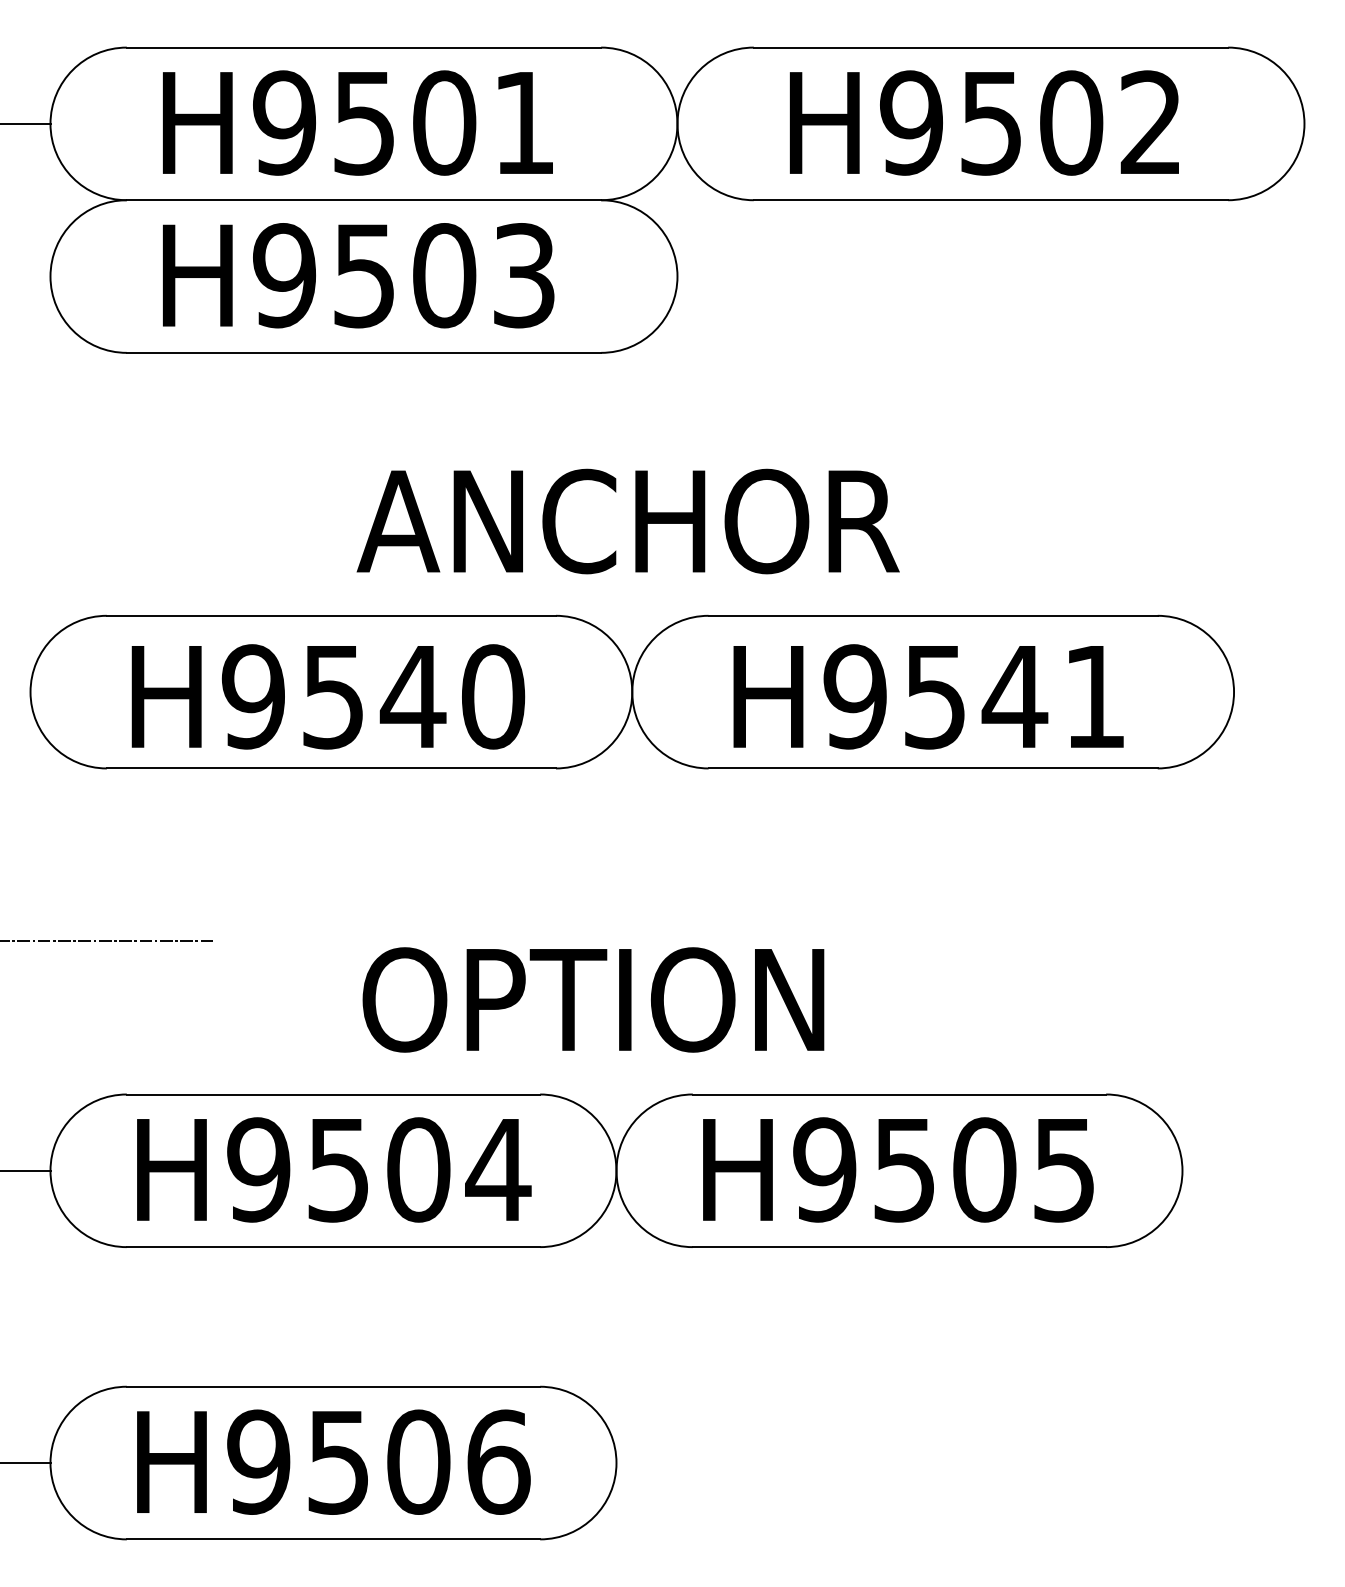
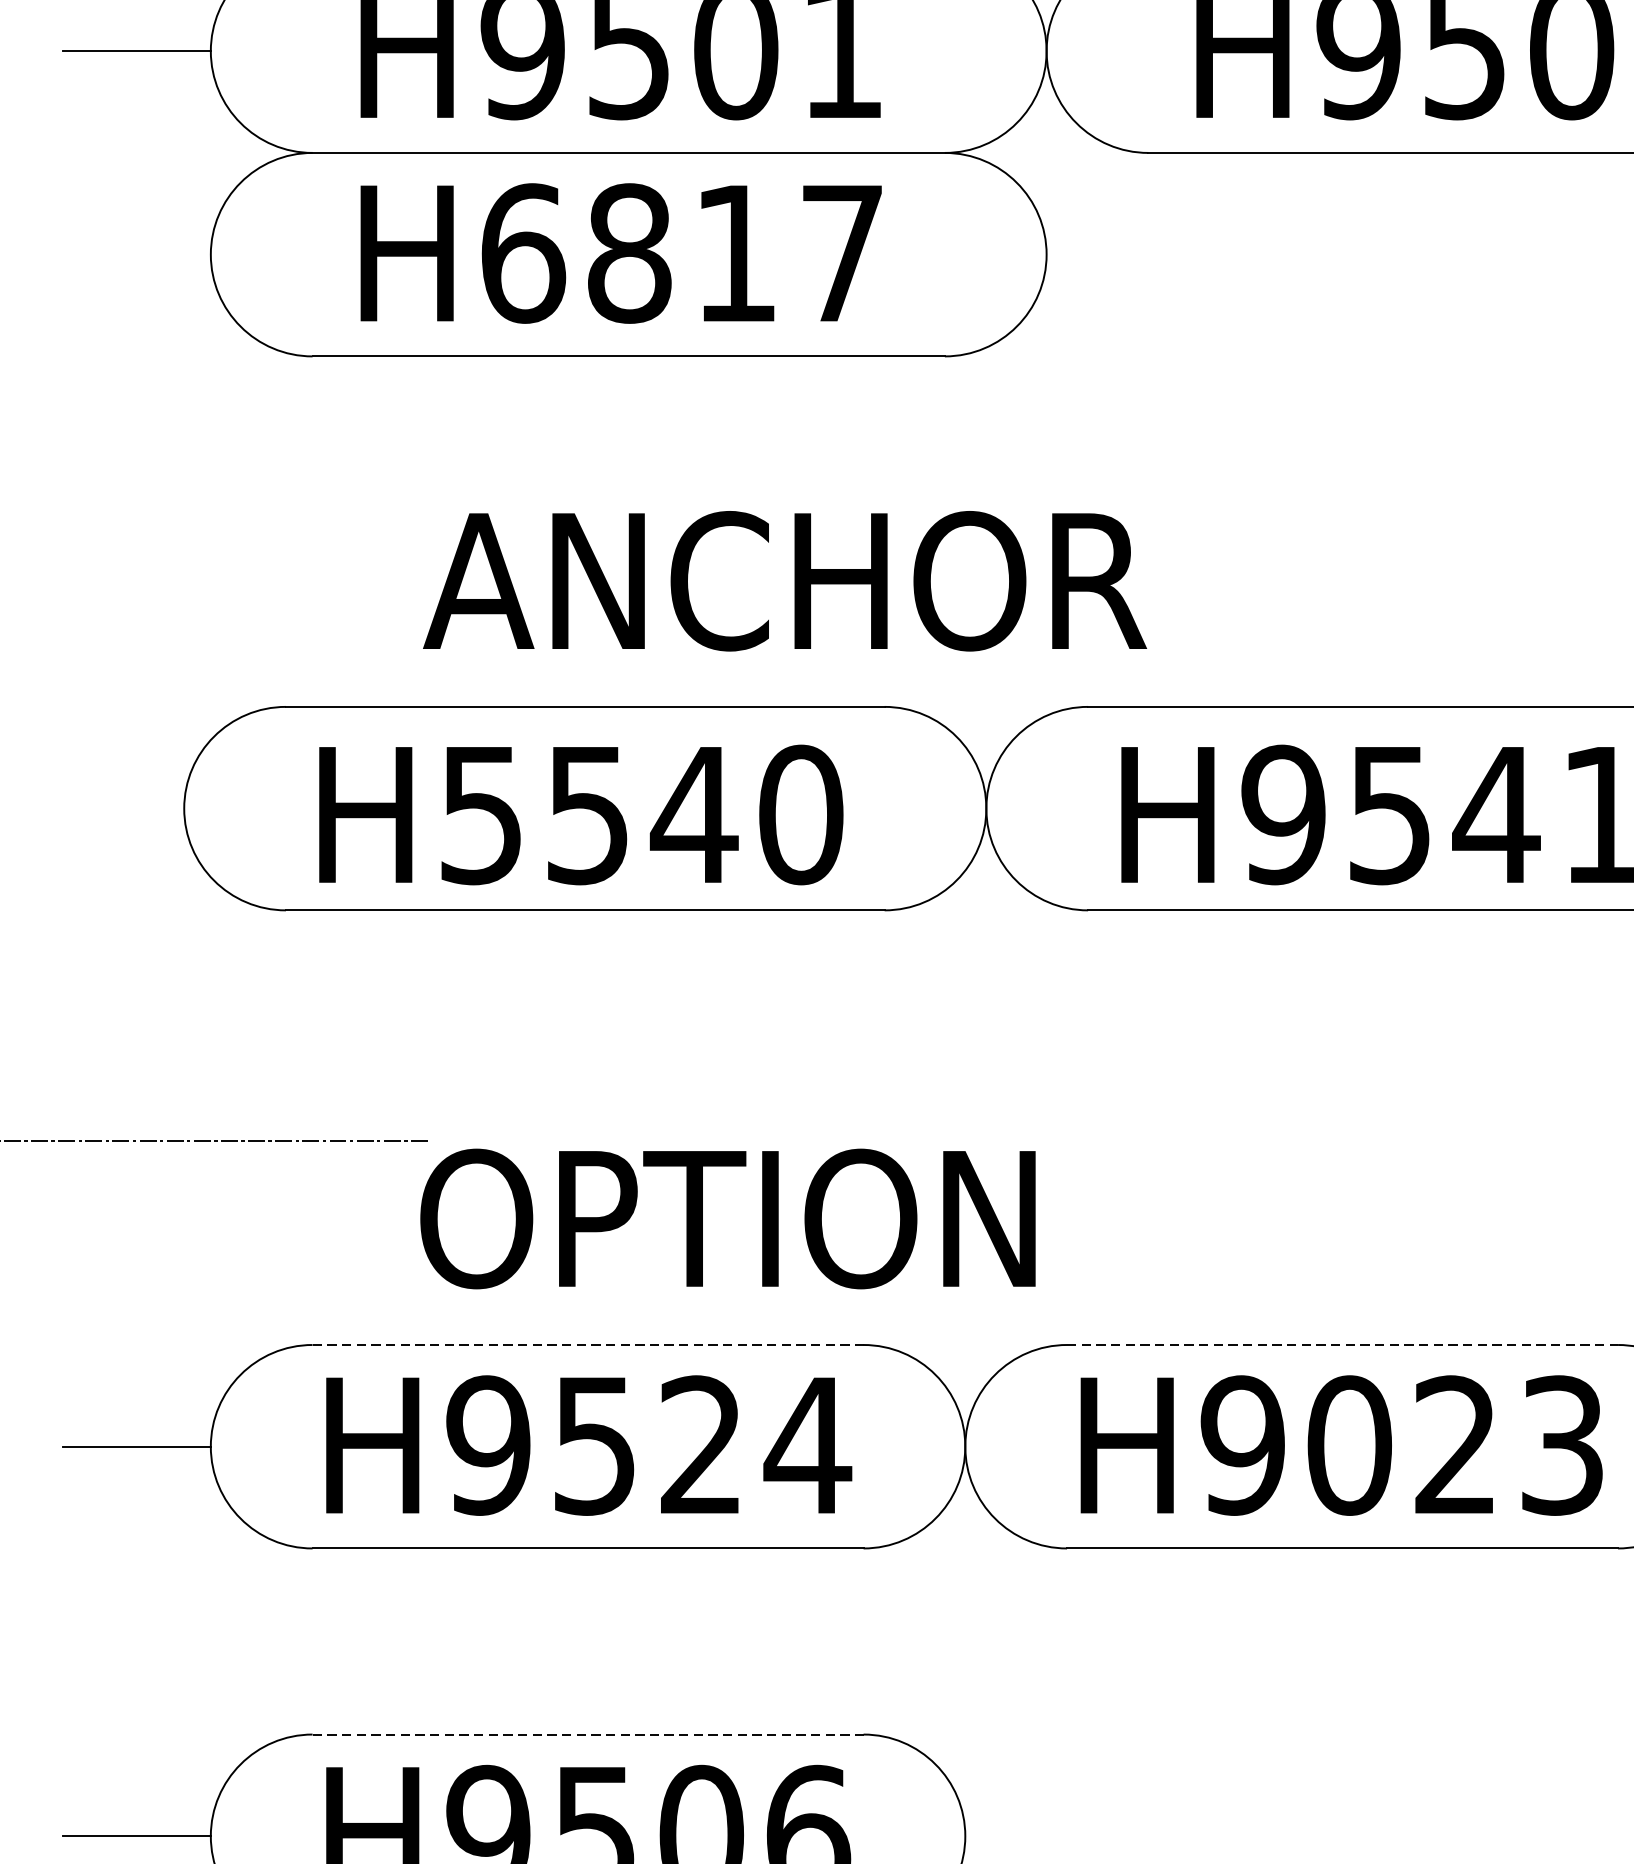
text: (403, 275) -> (681, 253), H9503 -> H6817
text: (627, 521) -> (784, 581), moved
text: (252, 696) -> (480, 814), H9540 -> H5540
text: (593, 999) -> (728, 1218), moved
line: (333, 1094) -> (588, 1344), solid -> dashed
line: (899, 1094) -> (1342, 1344), solid -> dashed
text: (418, 1169) -> (701, 1444), H9504 -> H9524
text: (983, 1169) -> (1454, 1444), H9505 -> H9023
line: (333, 1386) -> (588, 1734), solid -> dashed

